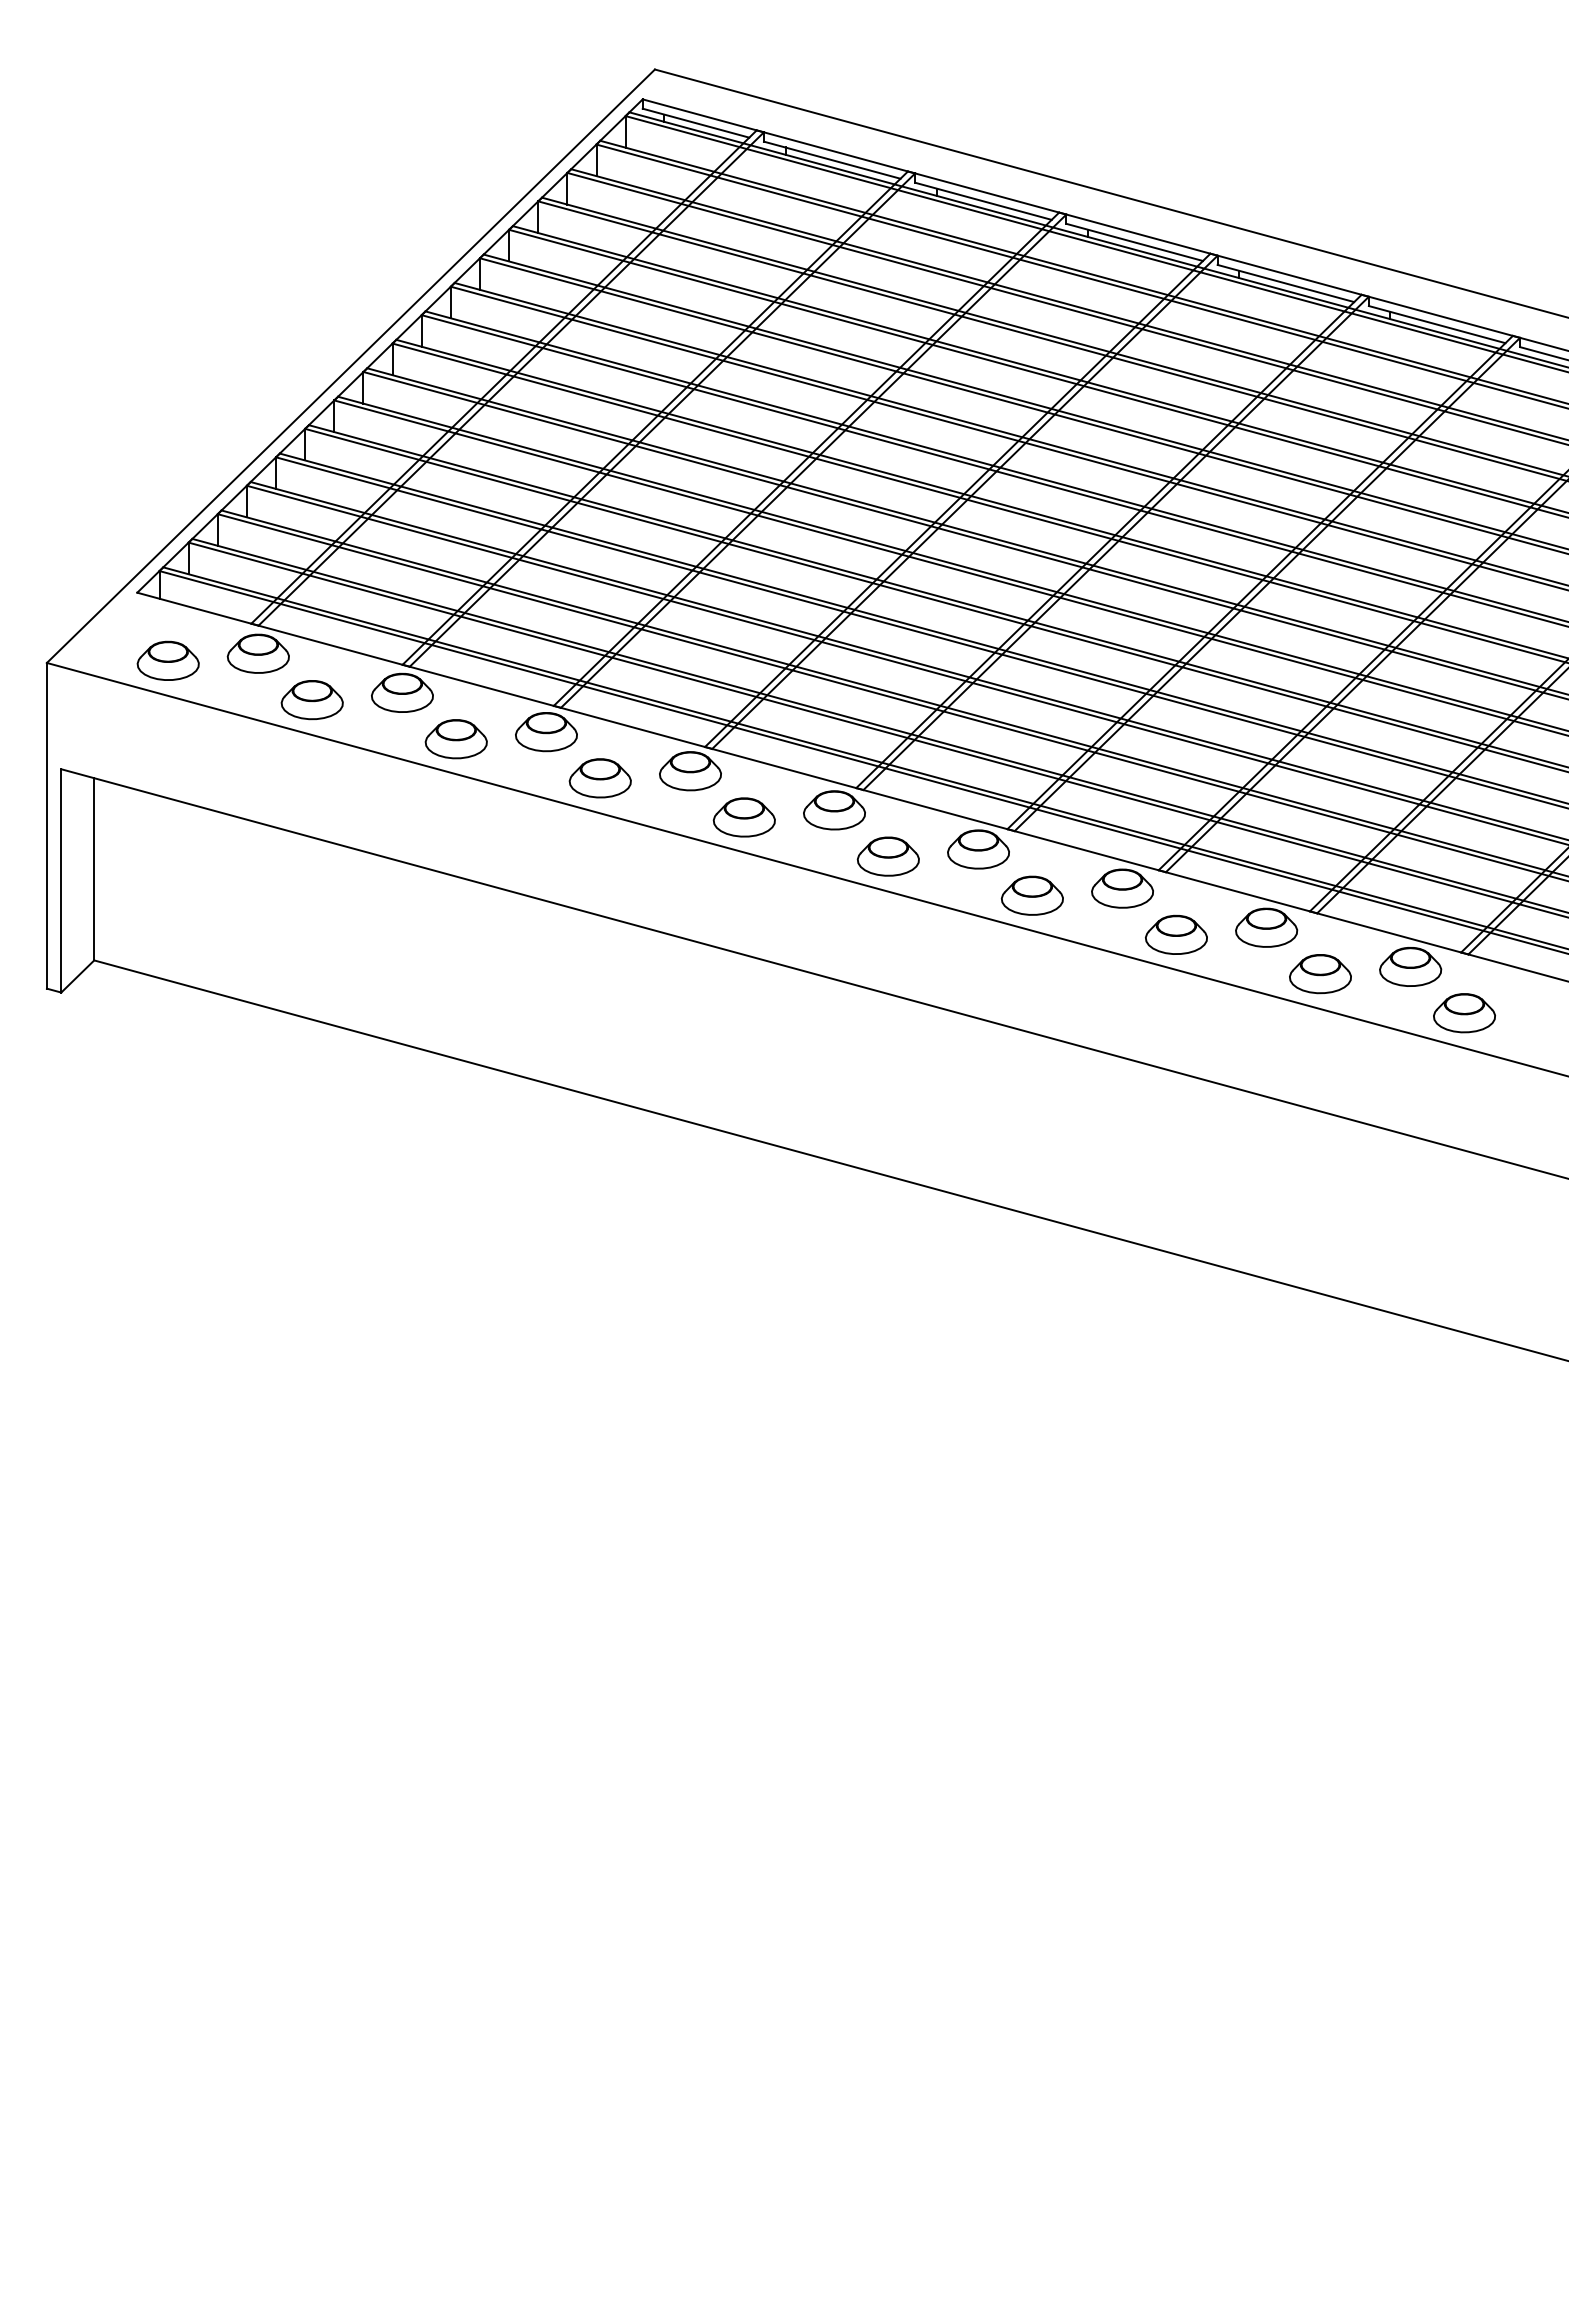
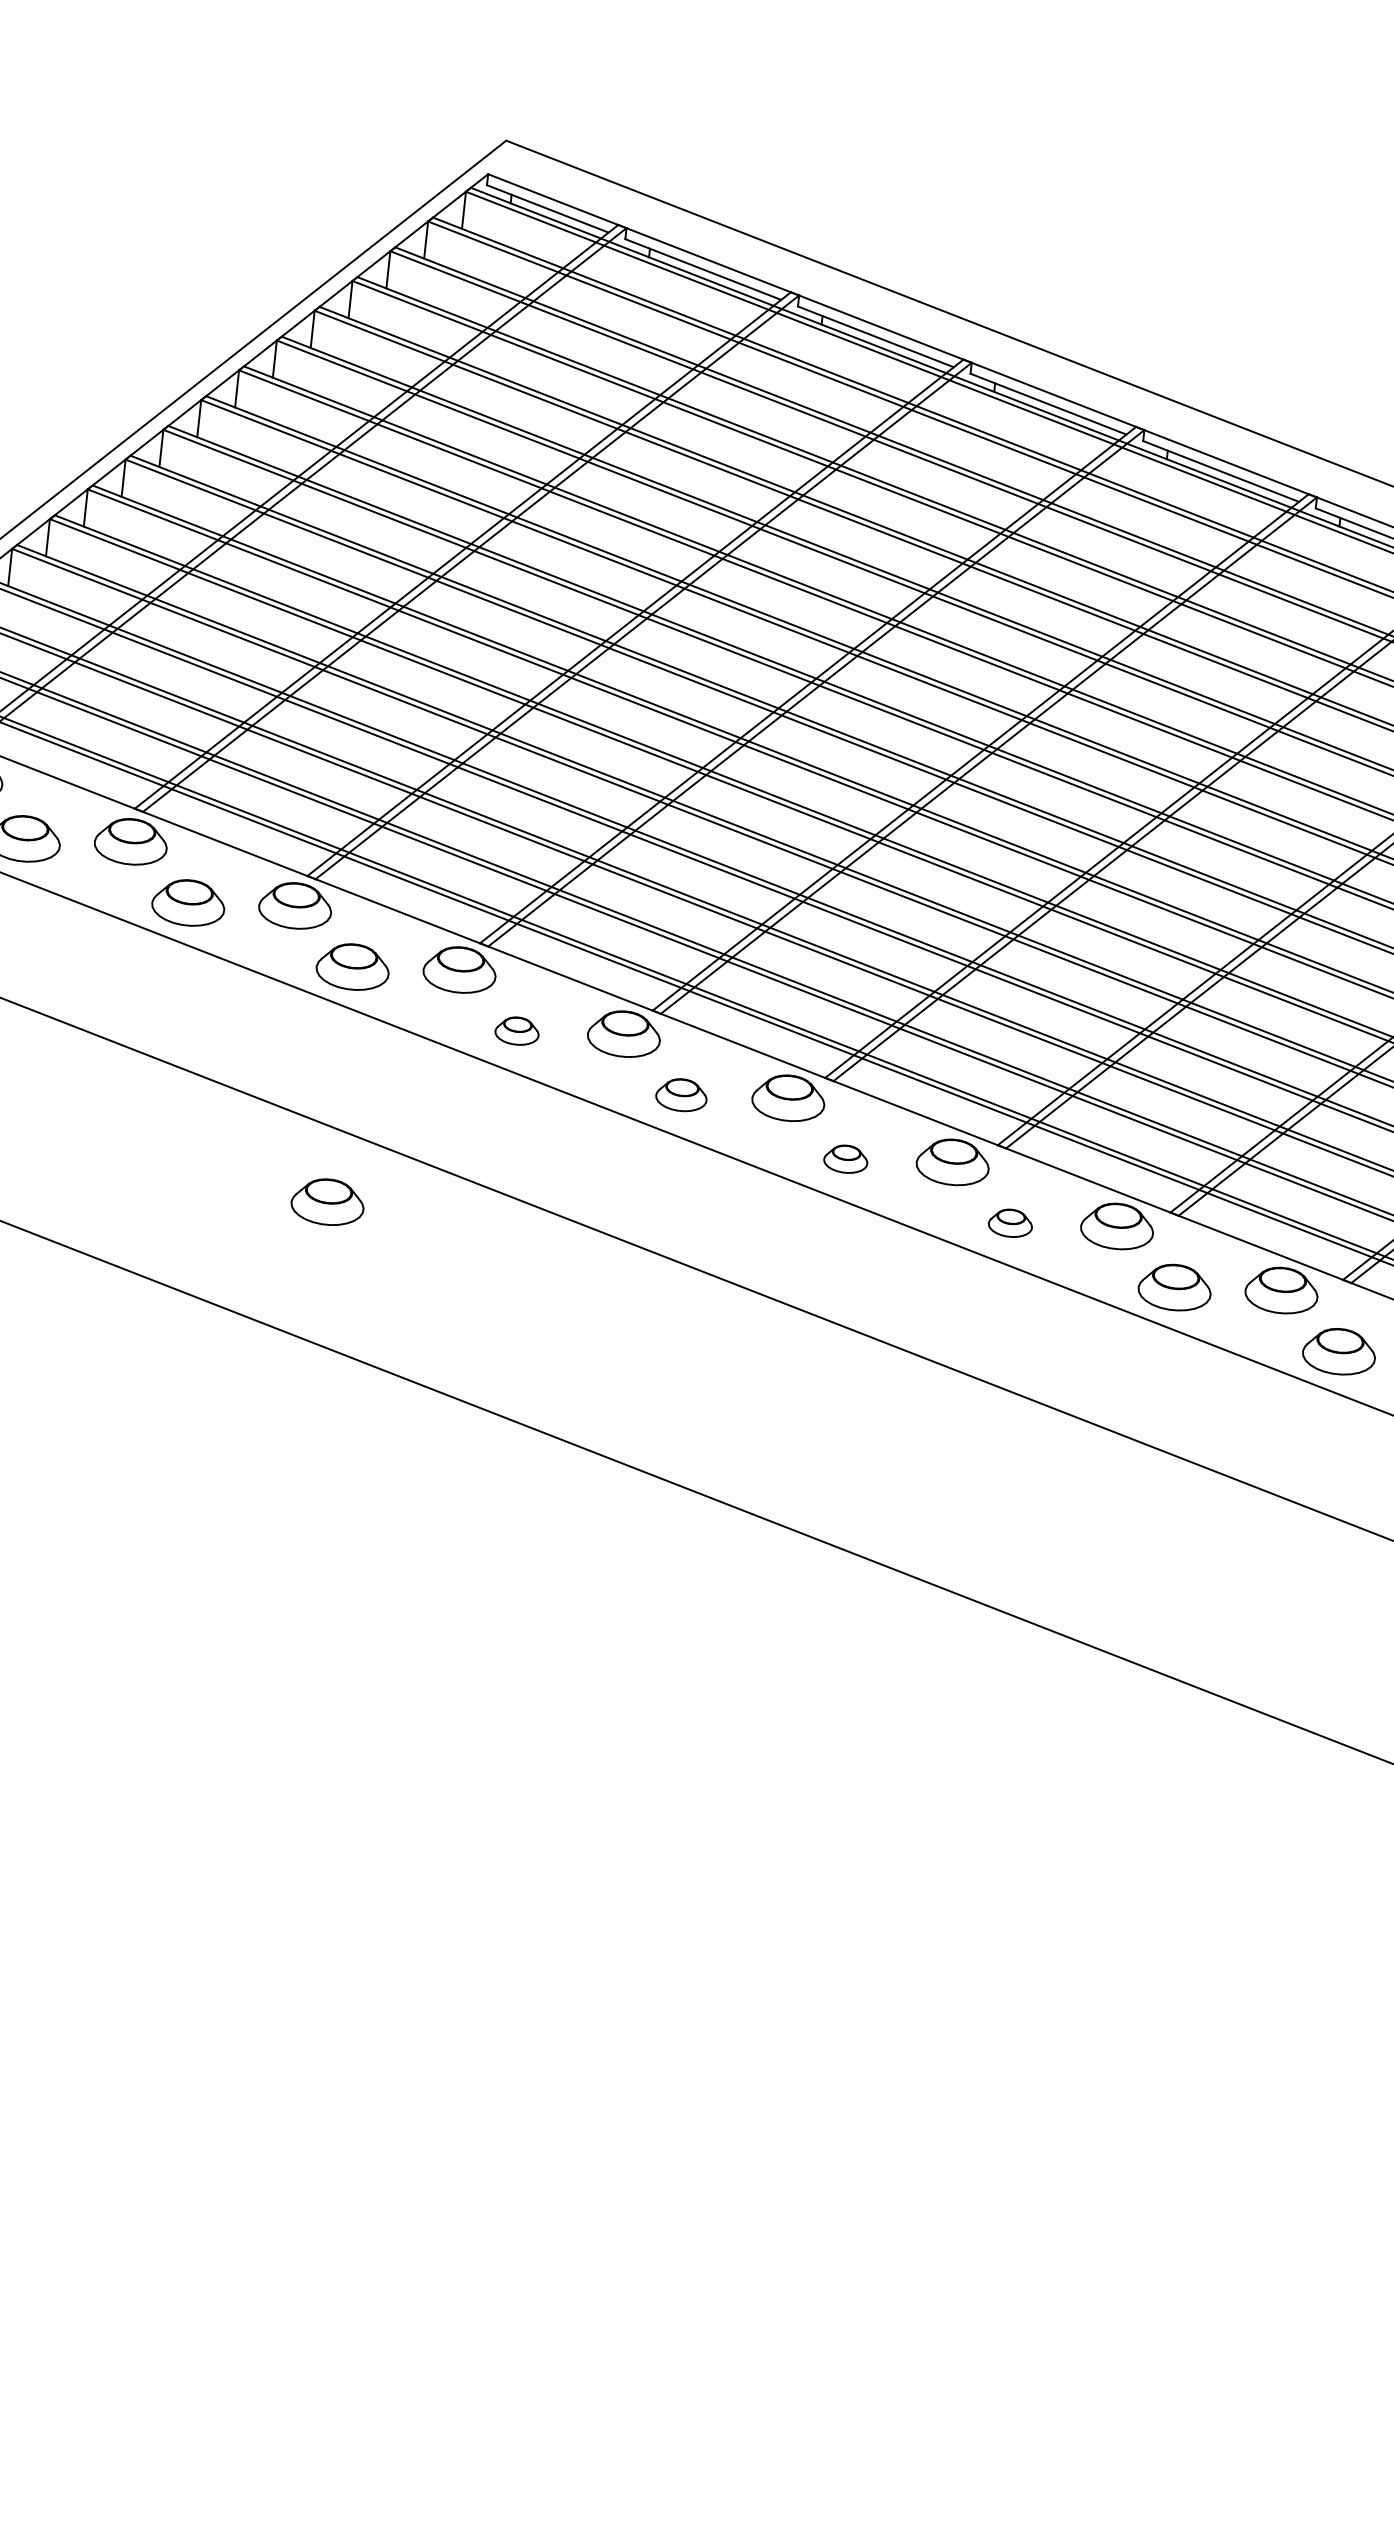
part: (743, 817) -> (516, 1031), size x0.6
part: (887, 856) -> (680, 1094), size x0.7
part: (1031, 895) -> (845, 1158), size x0.6
part: (1176, 934) -> (1010, 1222), size x0.6
part: (599, 978) -> (326, 1202), added

